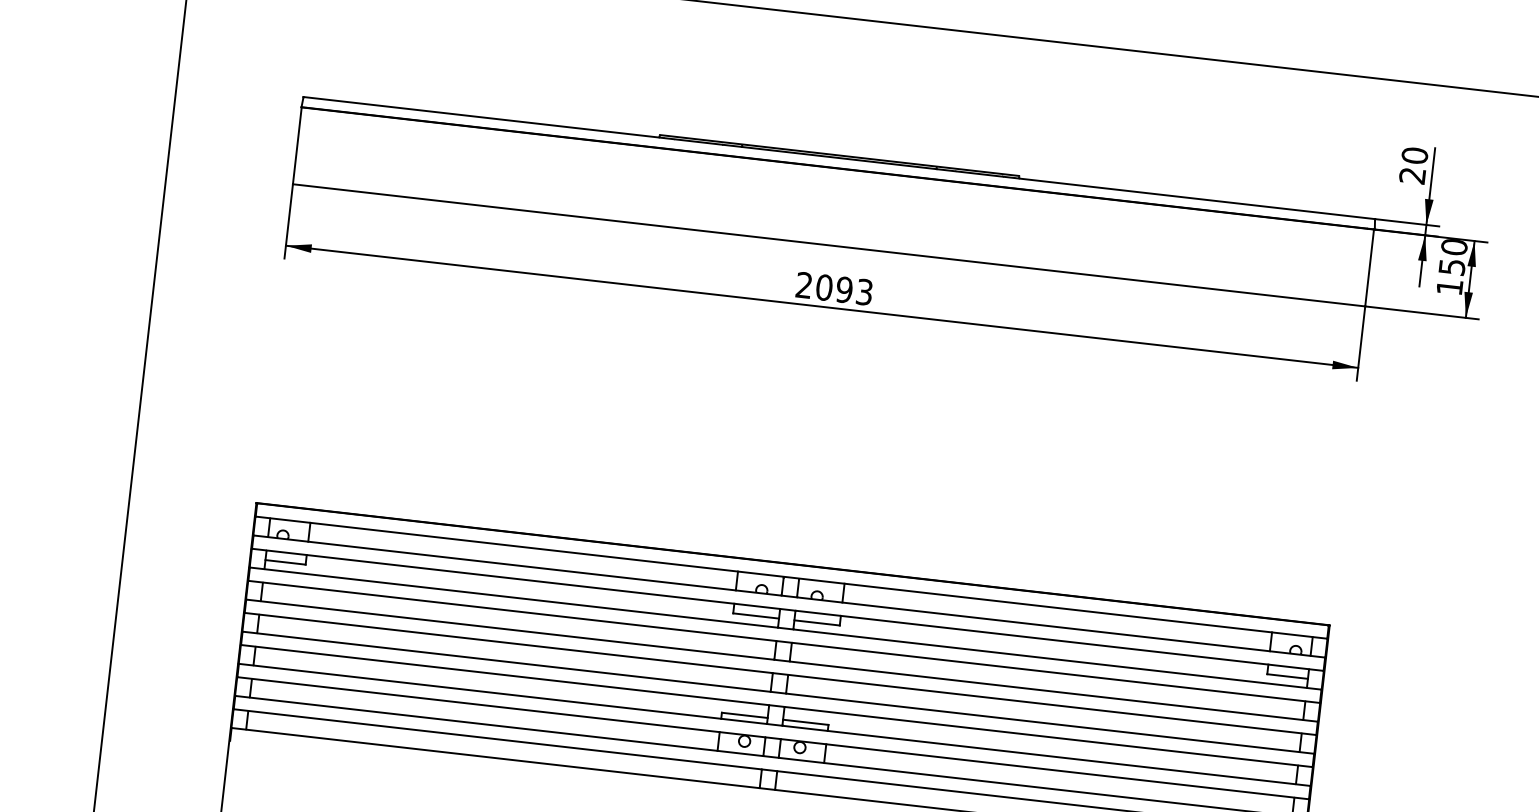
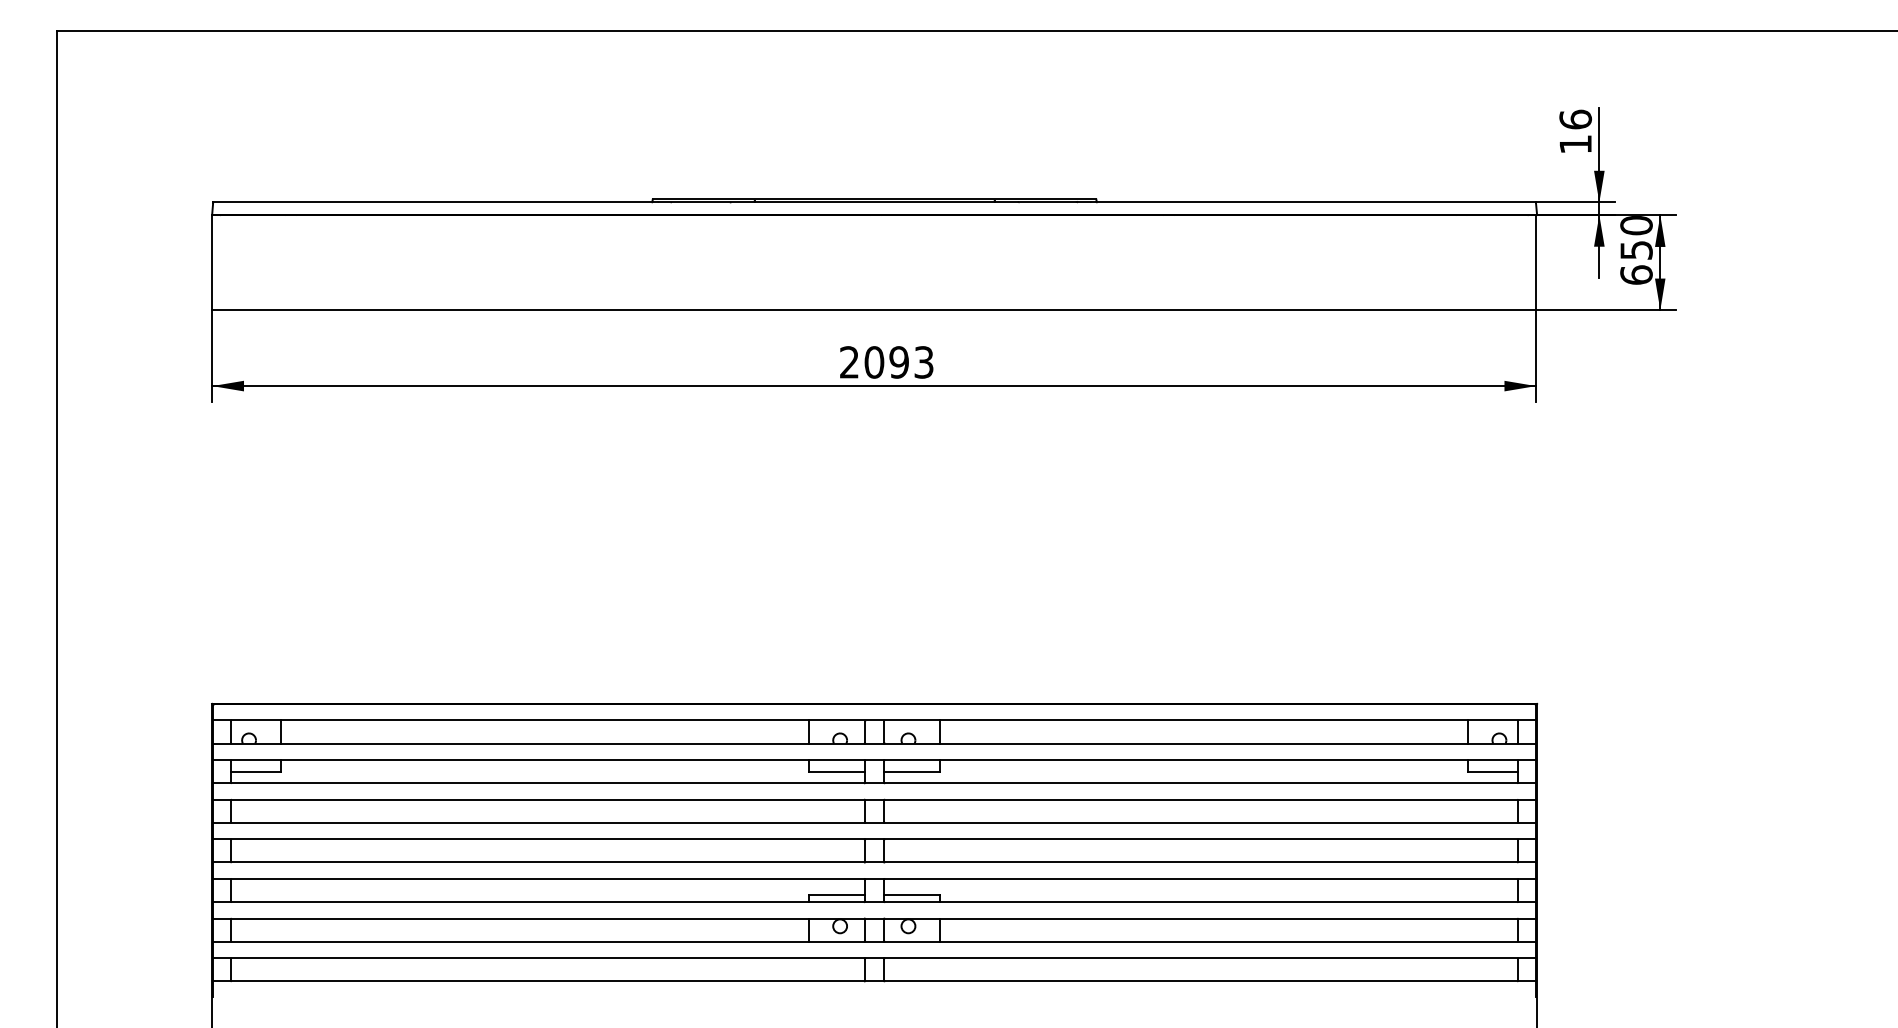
text: (1413, 165) -> (1575, 131), 20 -> 16
text: (1449, 286) -> (1636, 274), 150 -> 650

